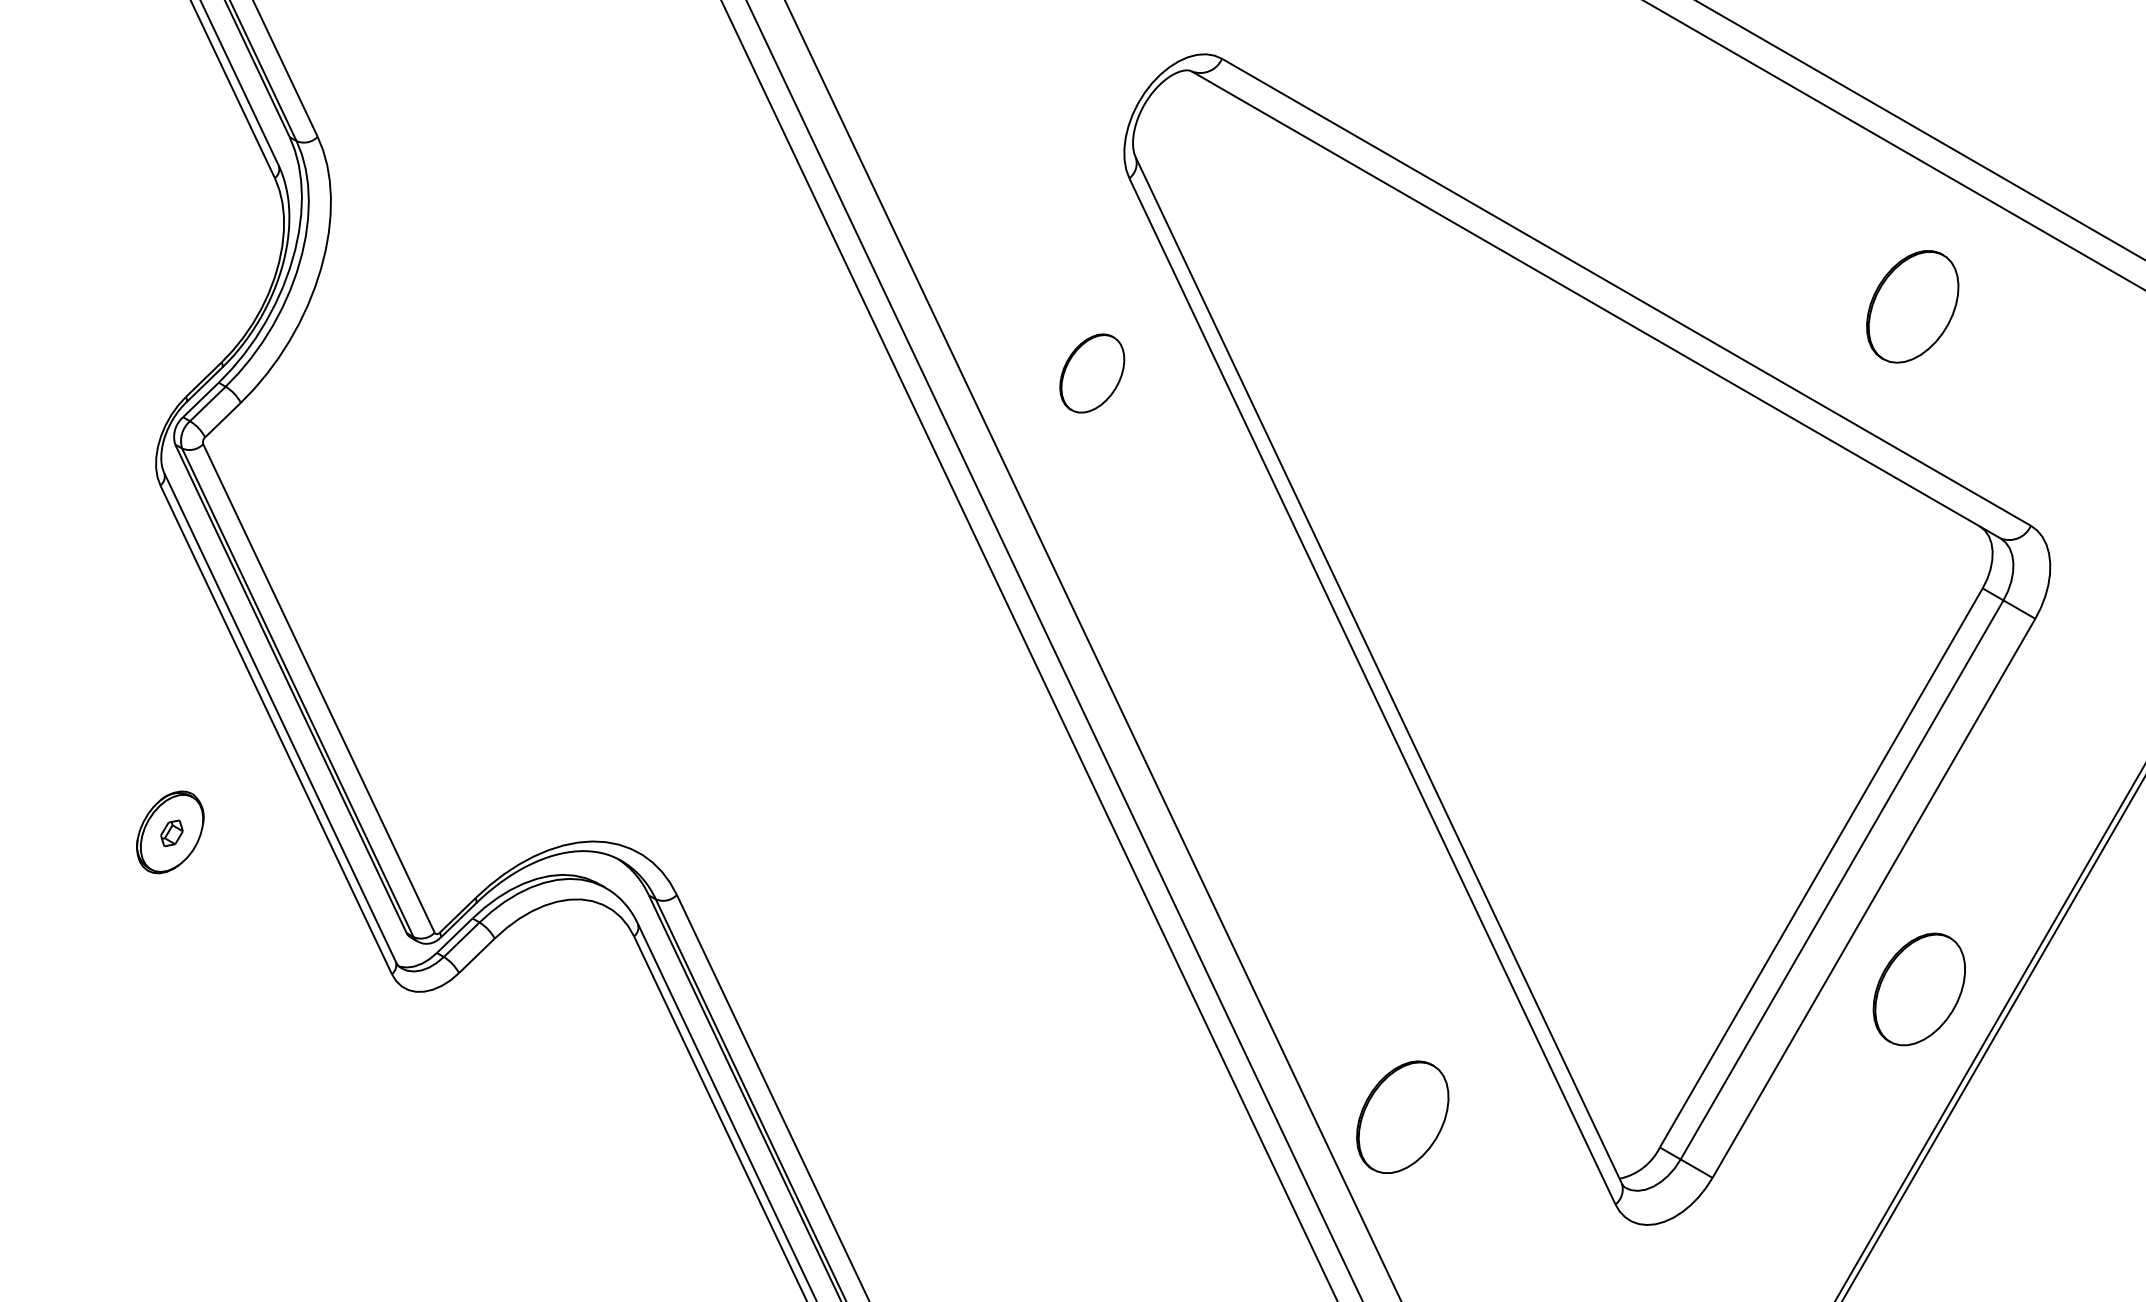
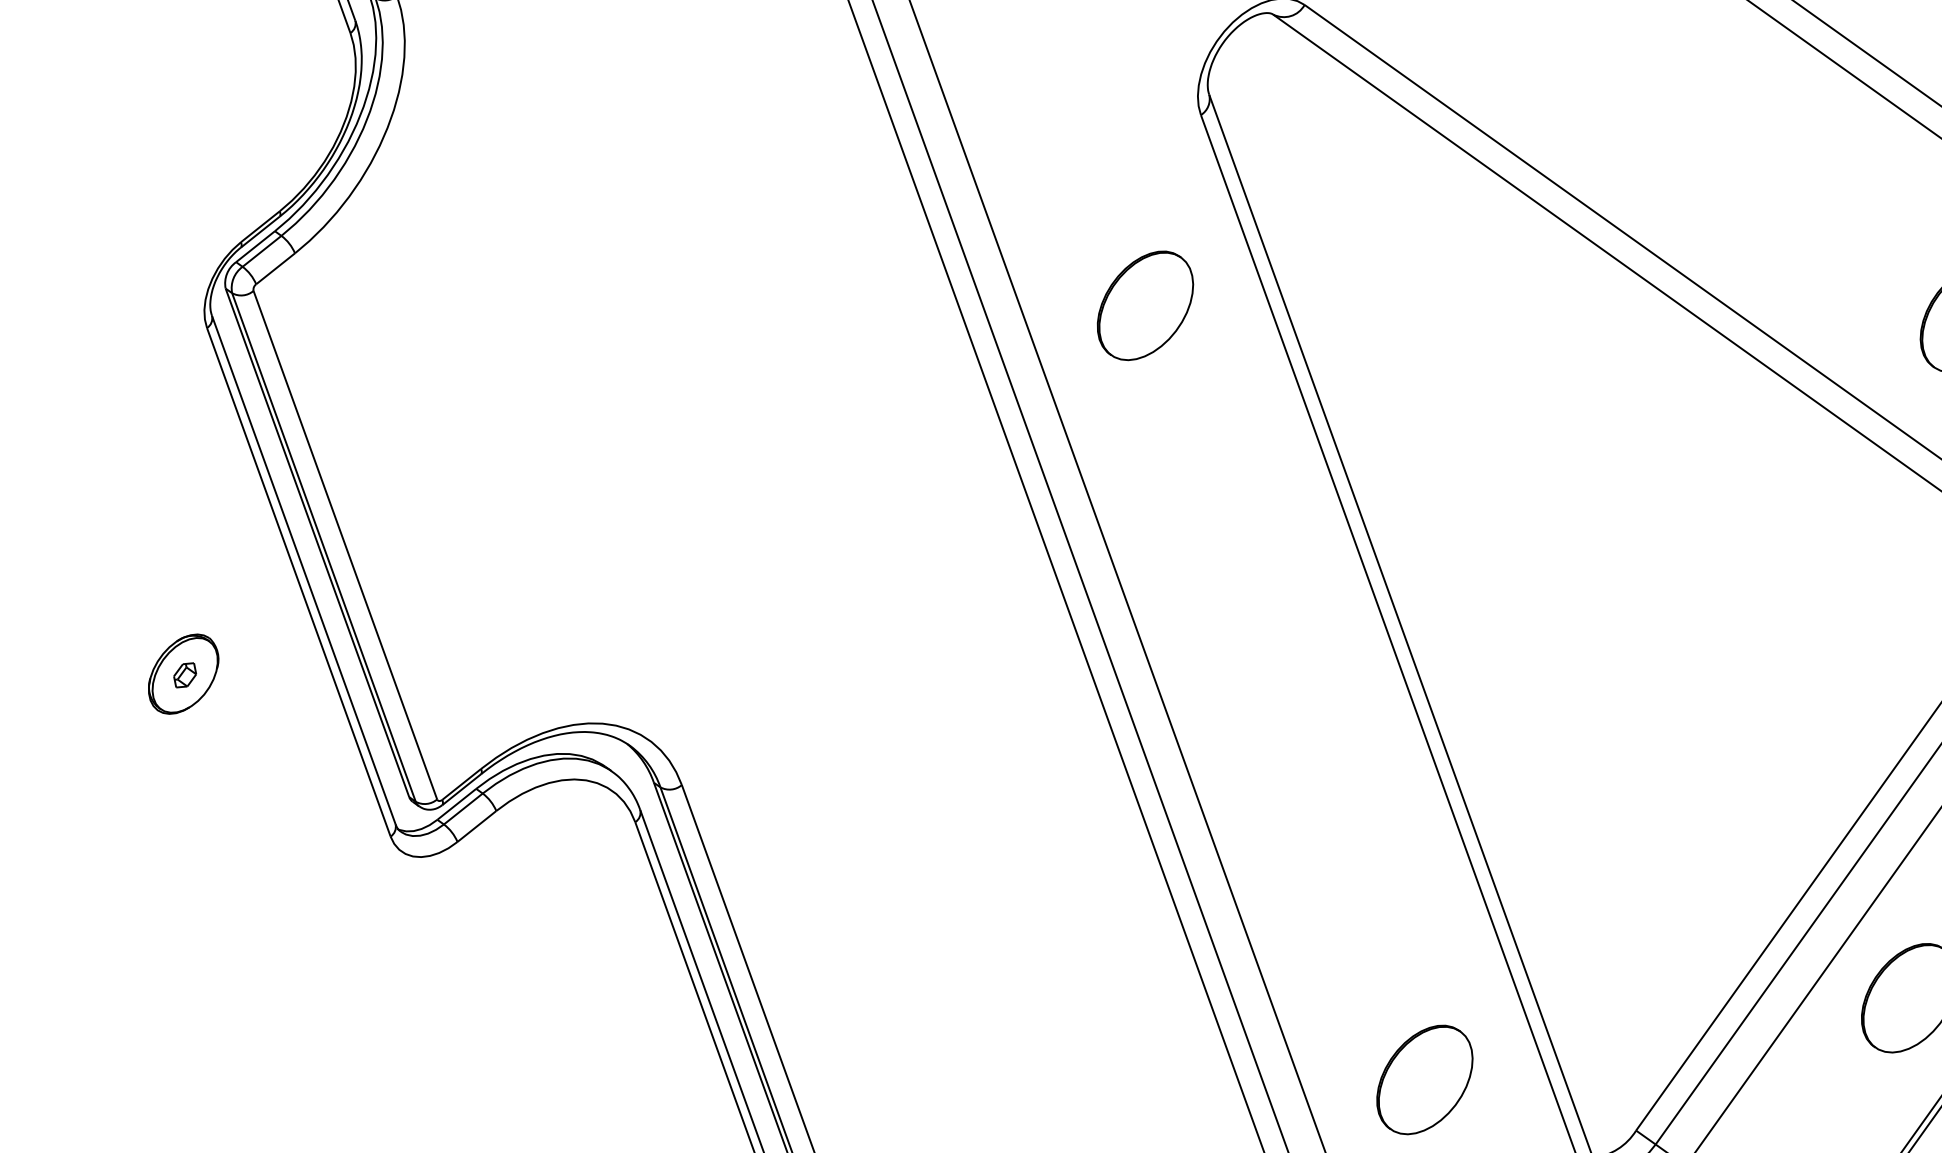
part: (1091, 373) -> (1144, 305), size x1.43
part: (1402, 1116) -> (1424, 1079), moved

